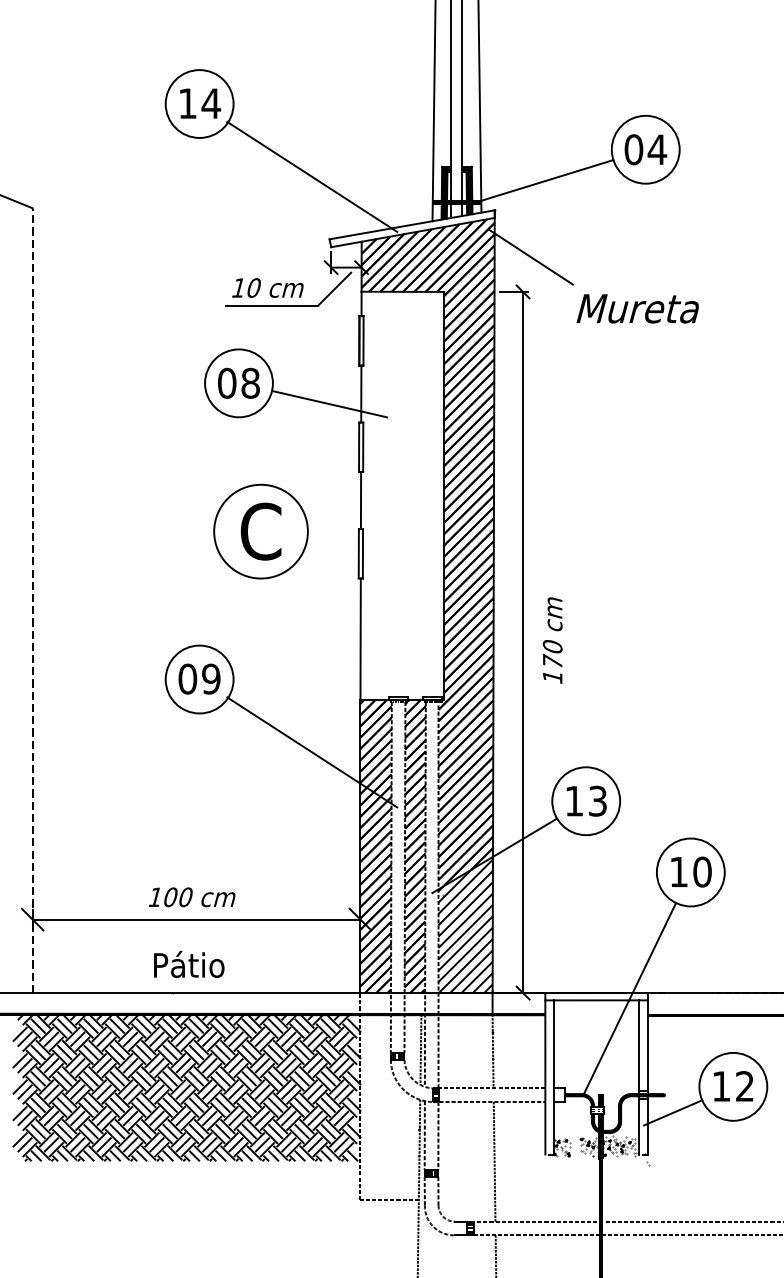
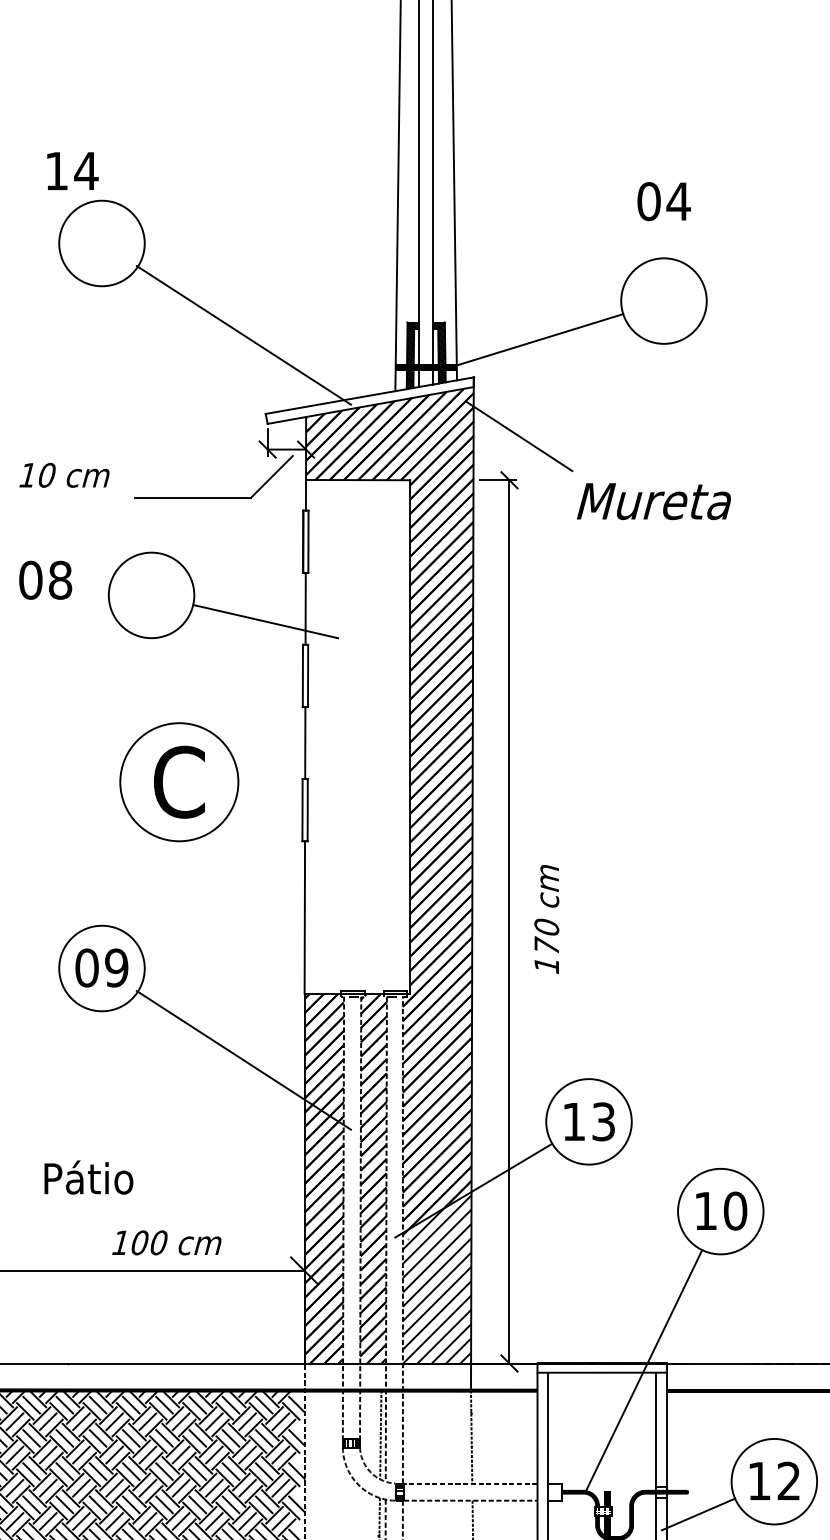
text: (200, 103) -> (72, 171), moved
text: (645, 149) -> (663, 201), moved
text: (267, 287) -> (64, 474), moved
text: (238, 382) -> (45, 579), moved
text: (191, 897) -> (166, 1243), moved
text: (189, 963) -> (89, 1176), moved

